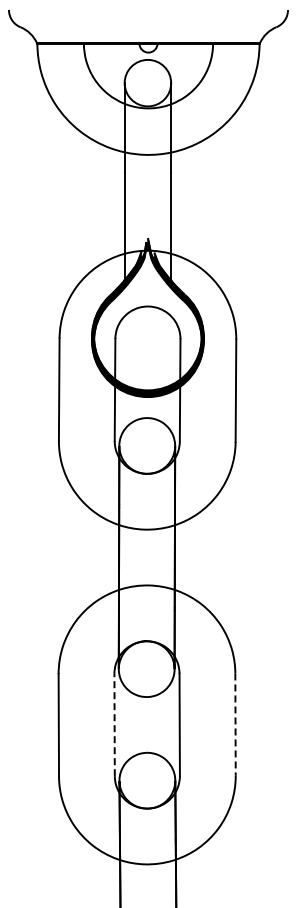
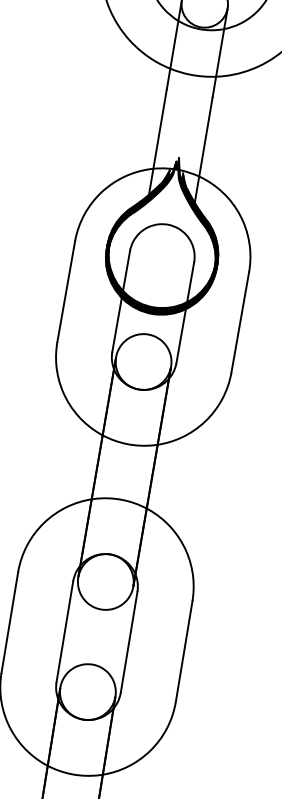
line: (114, 724) -> (64, 631), dashed -> solid
line: (235, 725) -> (183, 652), dashed -> solid

